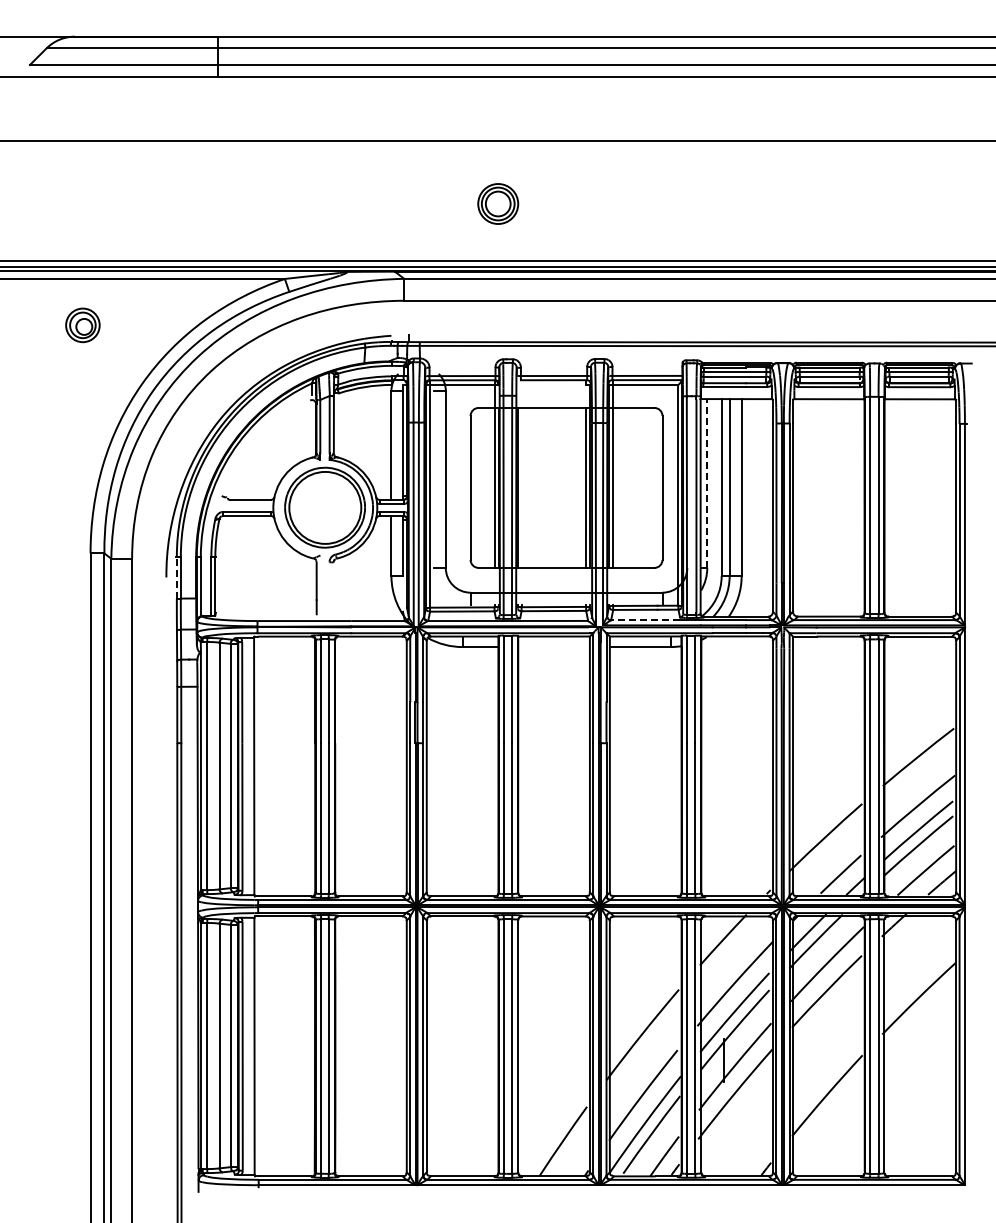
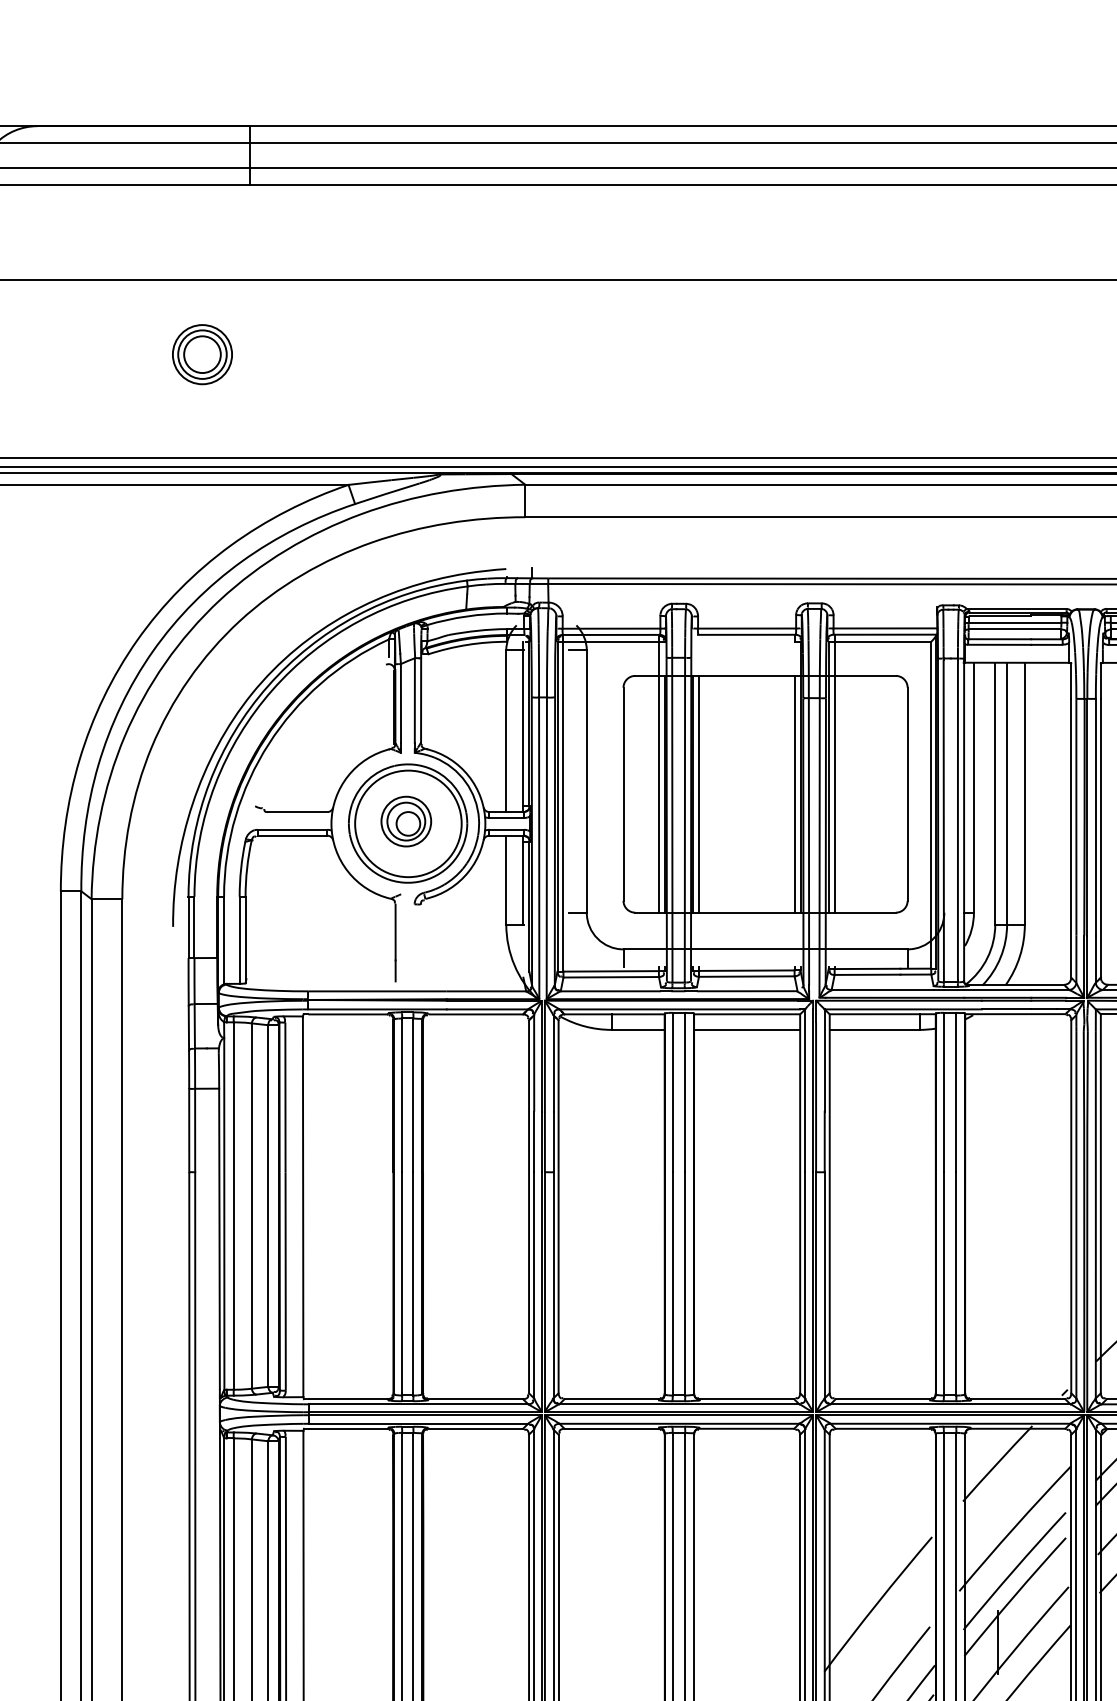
part: (498, 203) -> (202, 353), moved
part: (82, 325) -> (405, 821), moved
line: (707, 483) -> (974, 787), dashed -> solid
line: (521, 487) -> (698, 793), added
line: (176, 577) -> (188, 926), dashed -> solid
line: (645, 620) -> (882, 990), dashed -> solid
line: (553, 647) -> (746, 1030), added

